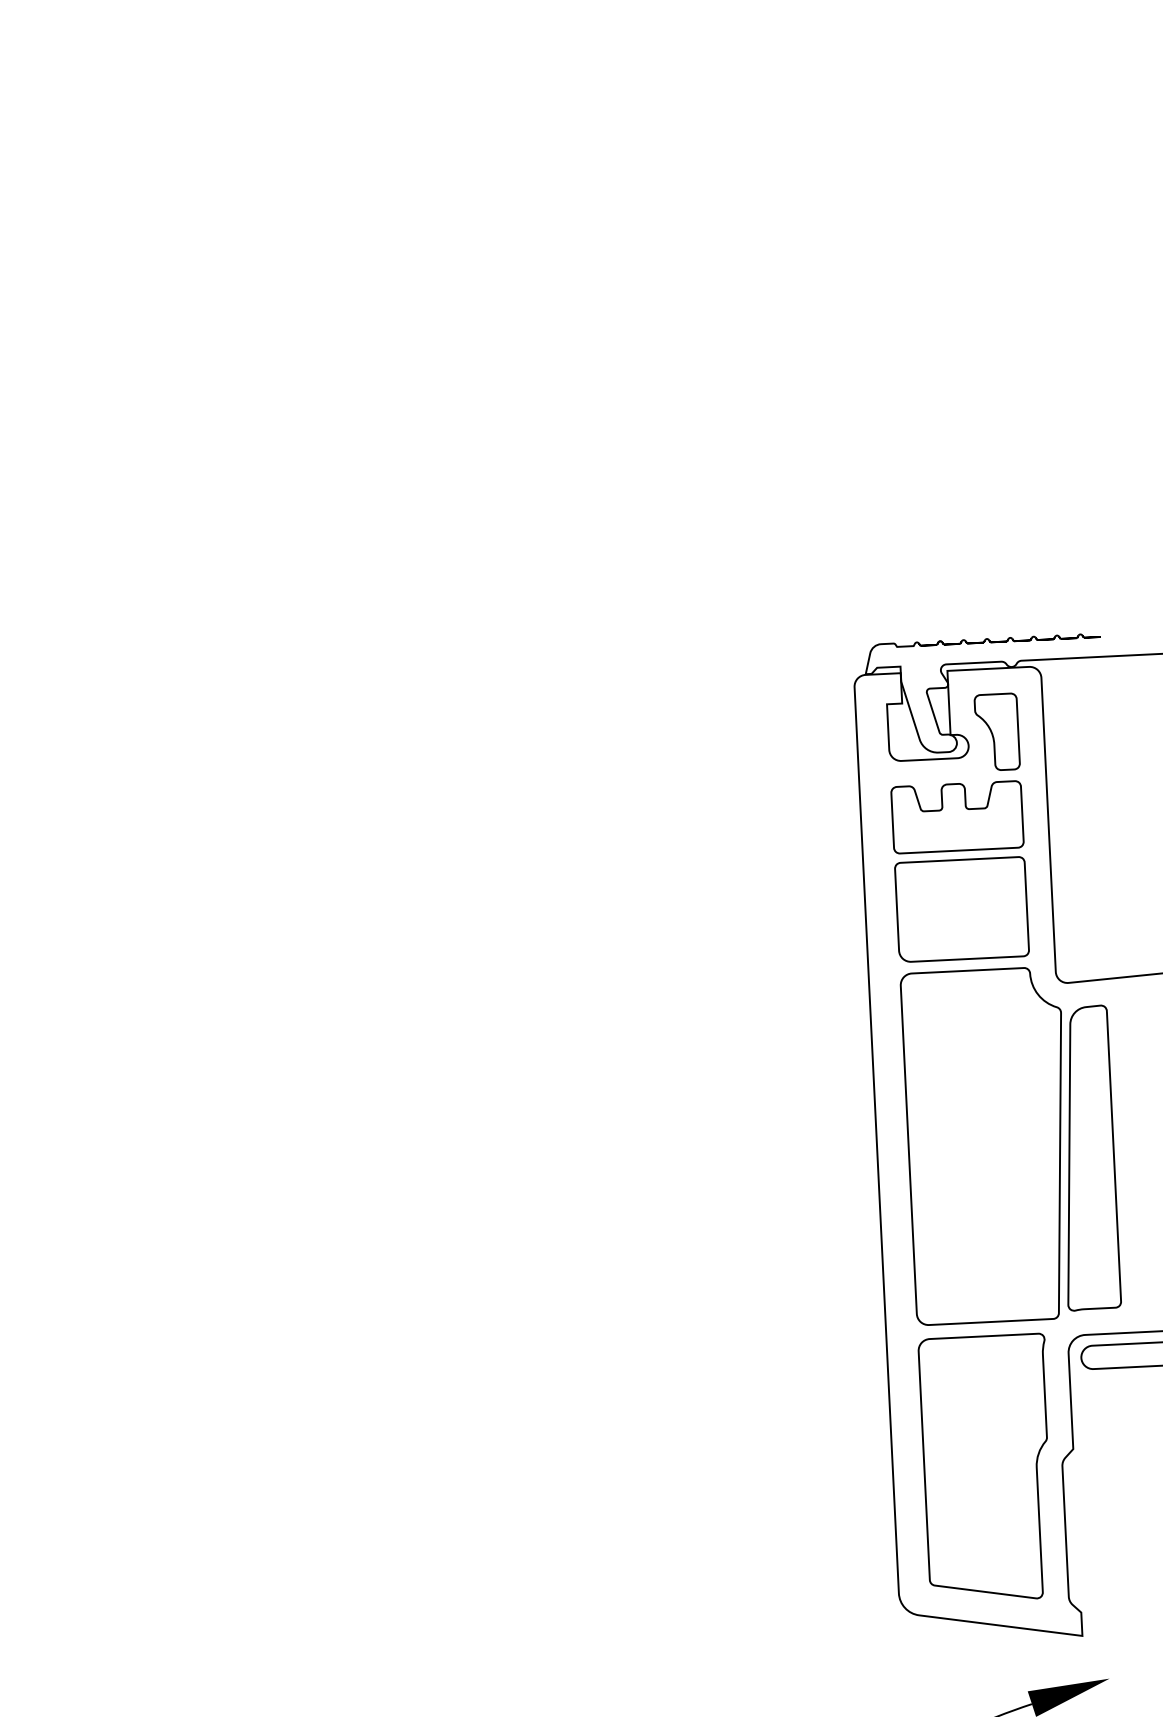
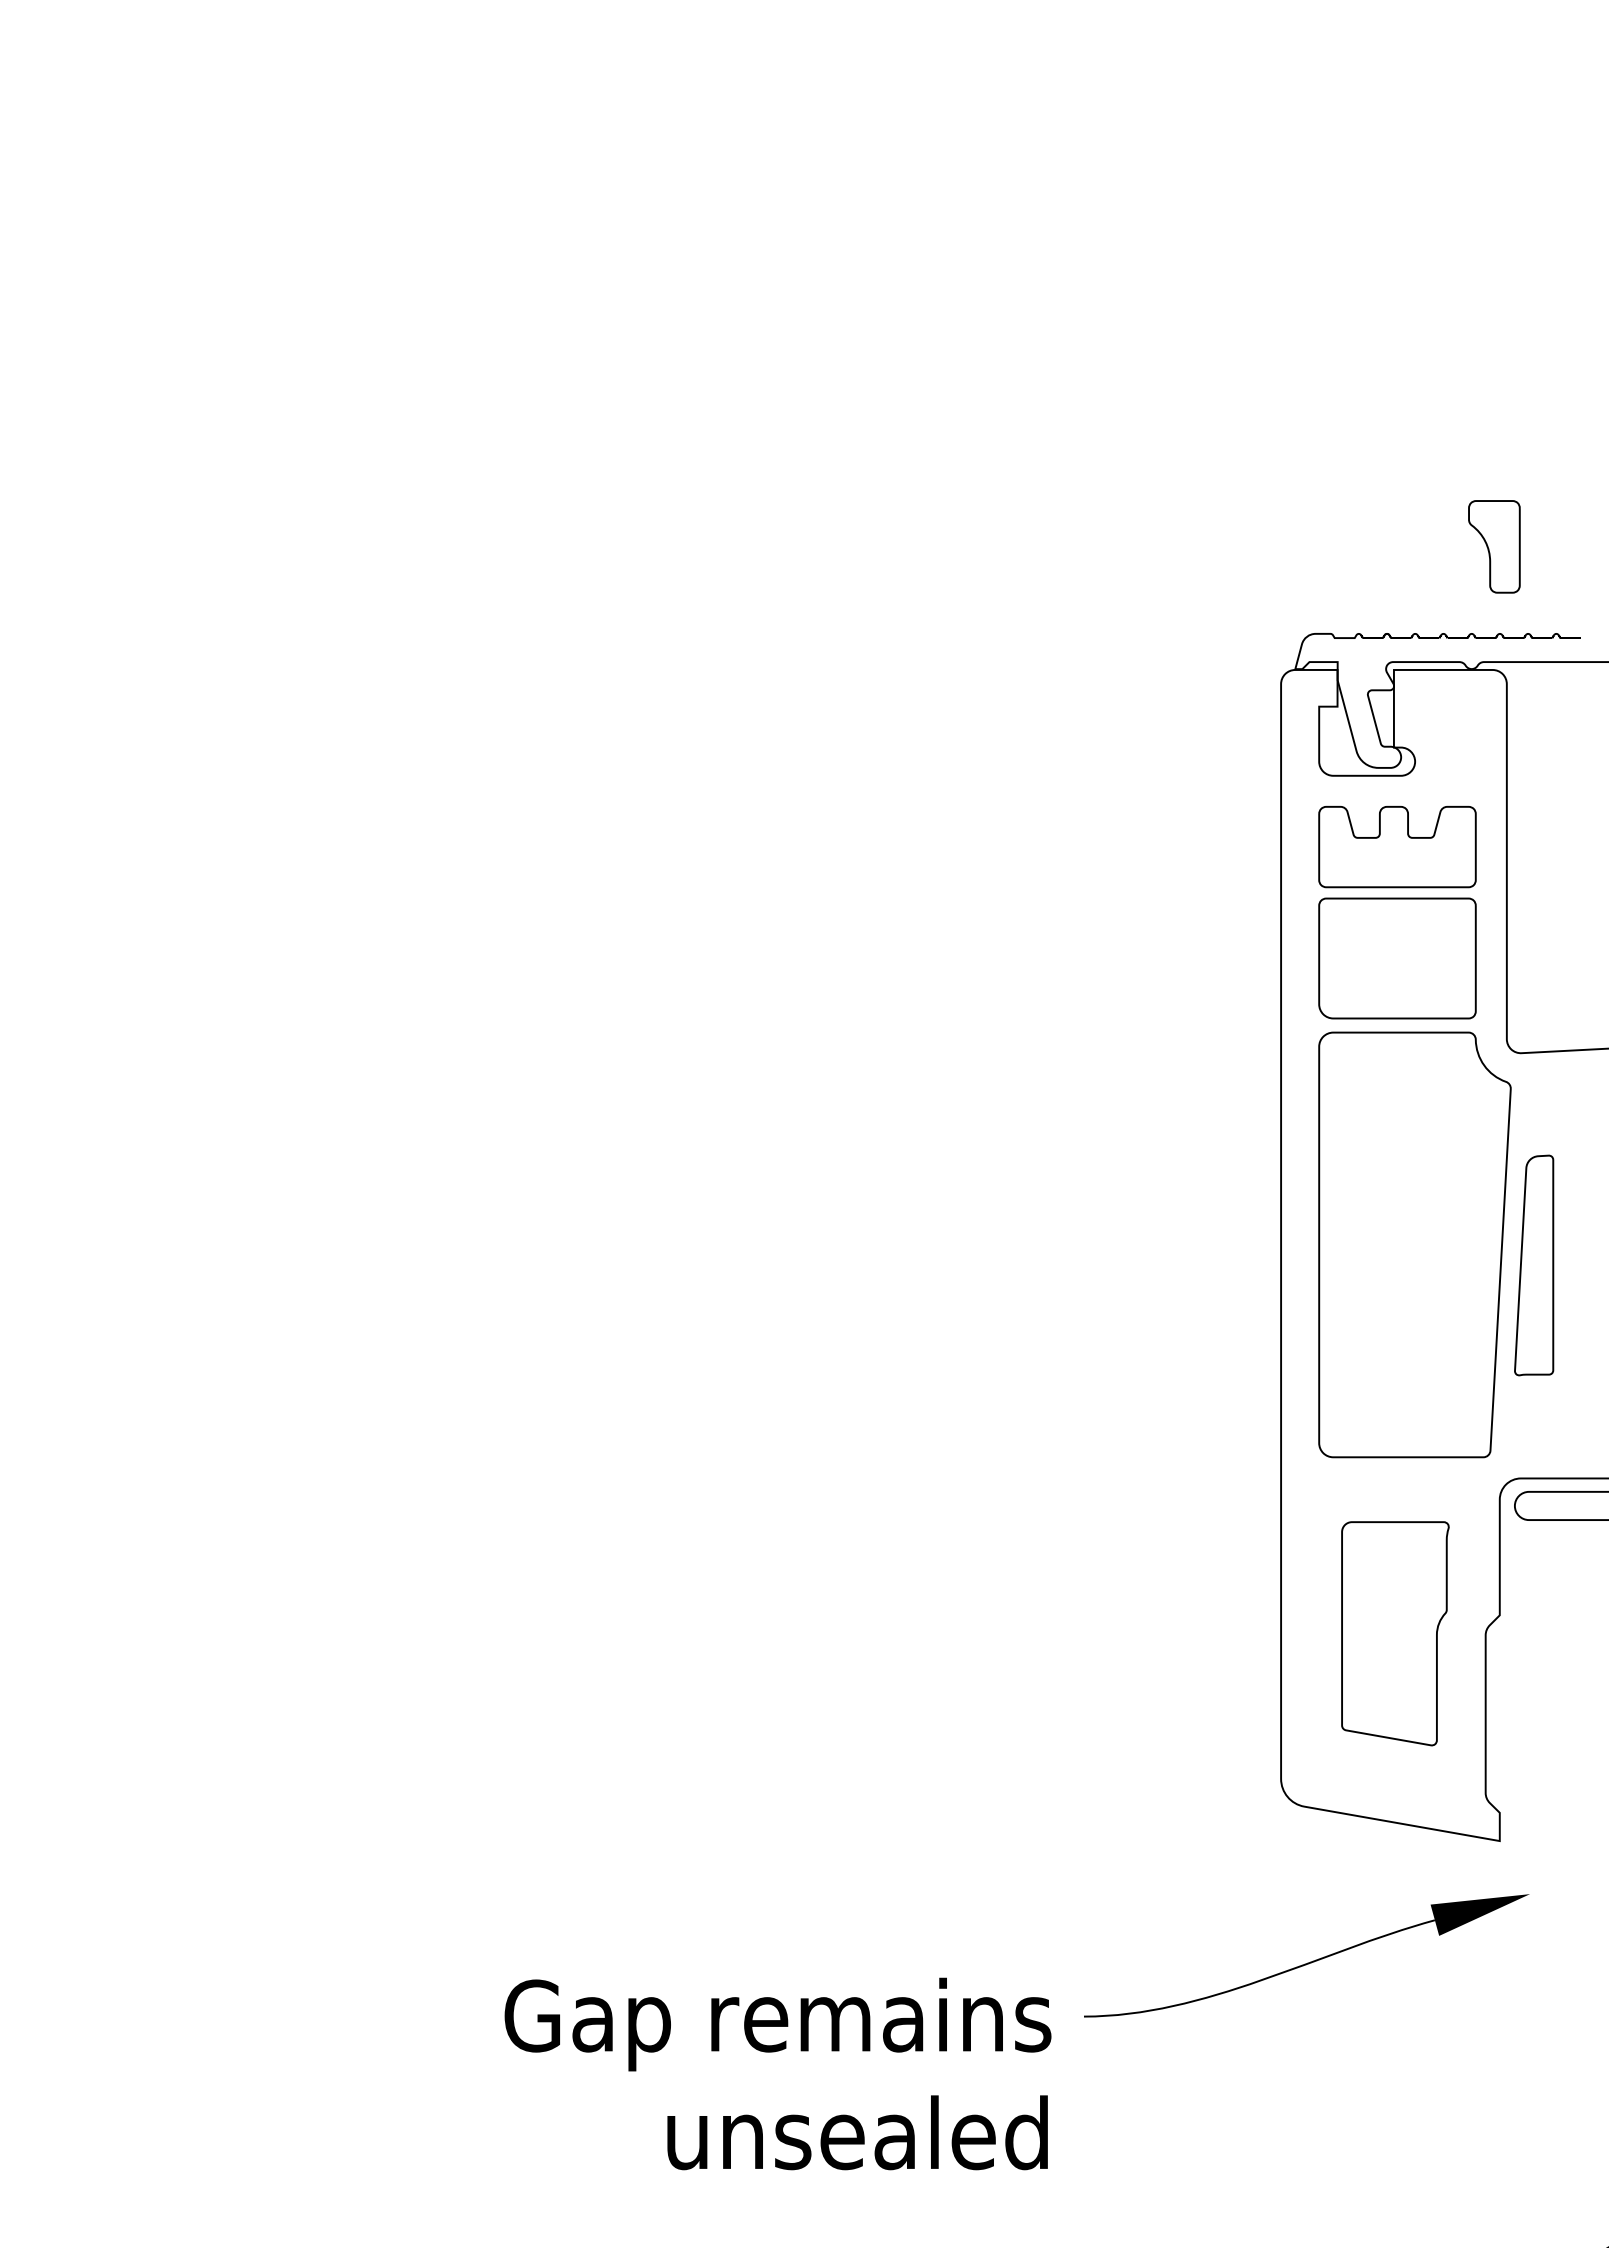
part: (997, 731) -> (1494, 546), moved
part: (1087, 1158) -> (1533, 1265), size x0.6
part: (987, 1468) -> (1395, 1633), size x0.7

